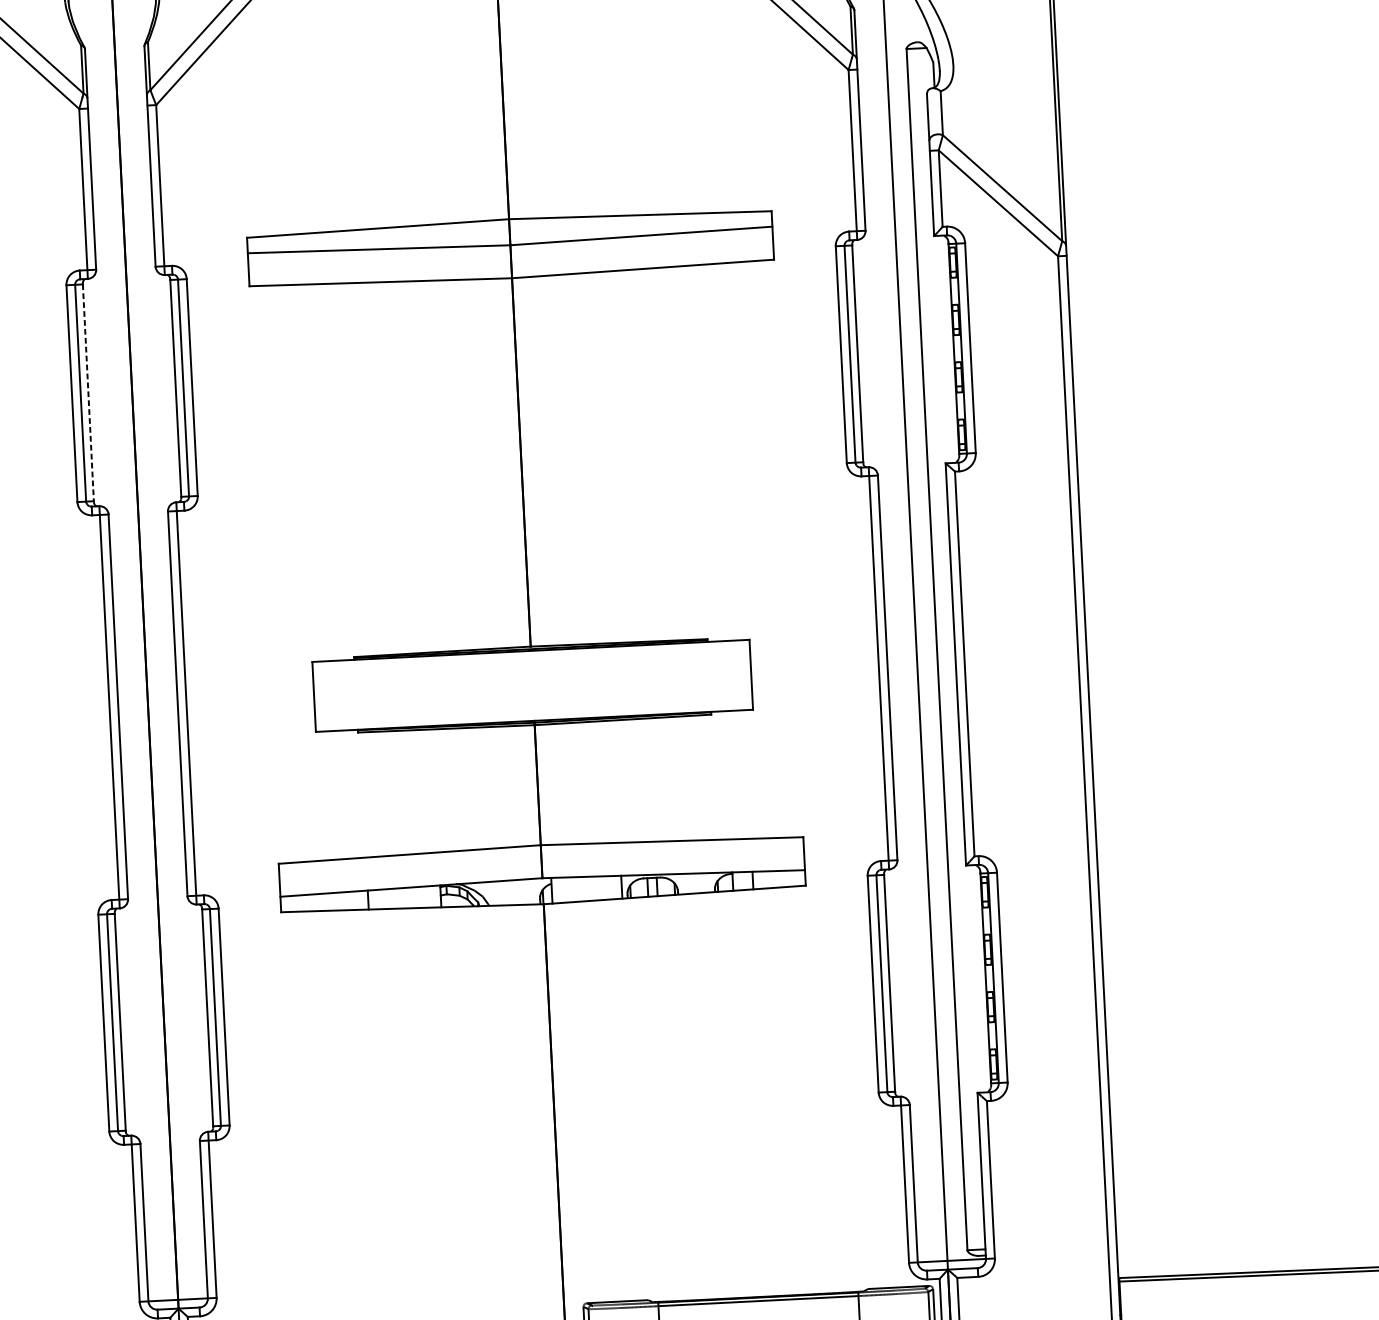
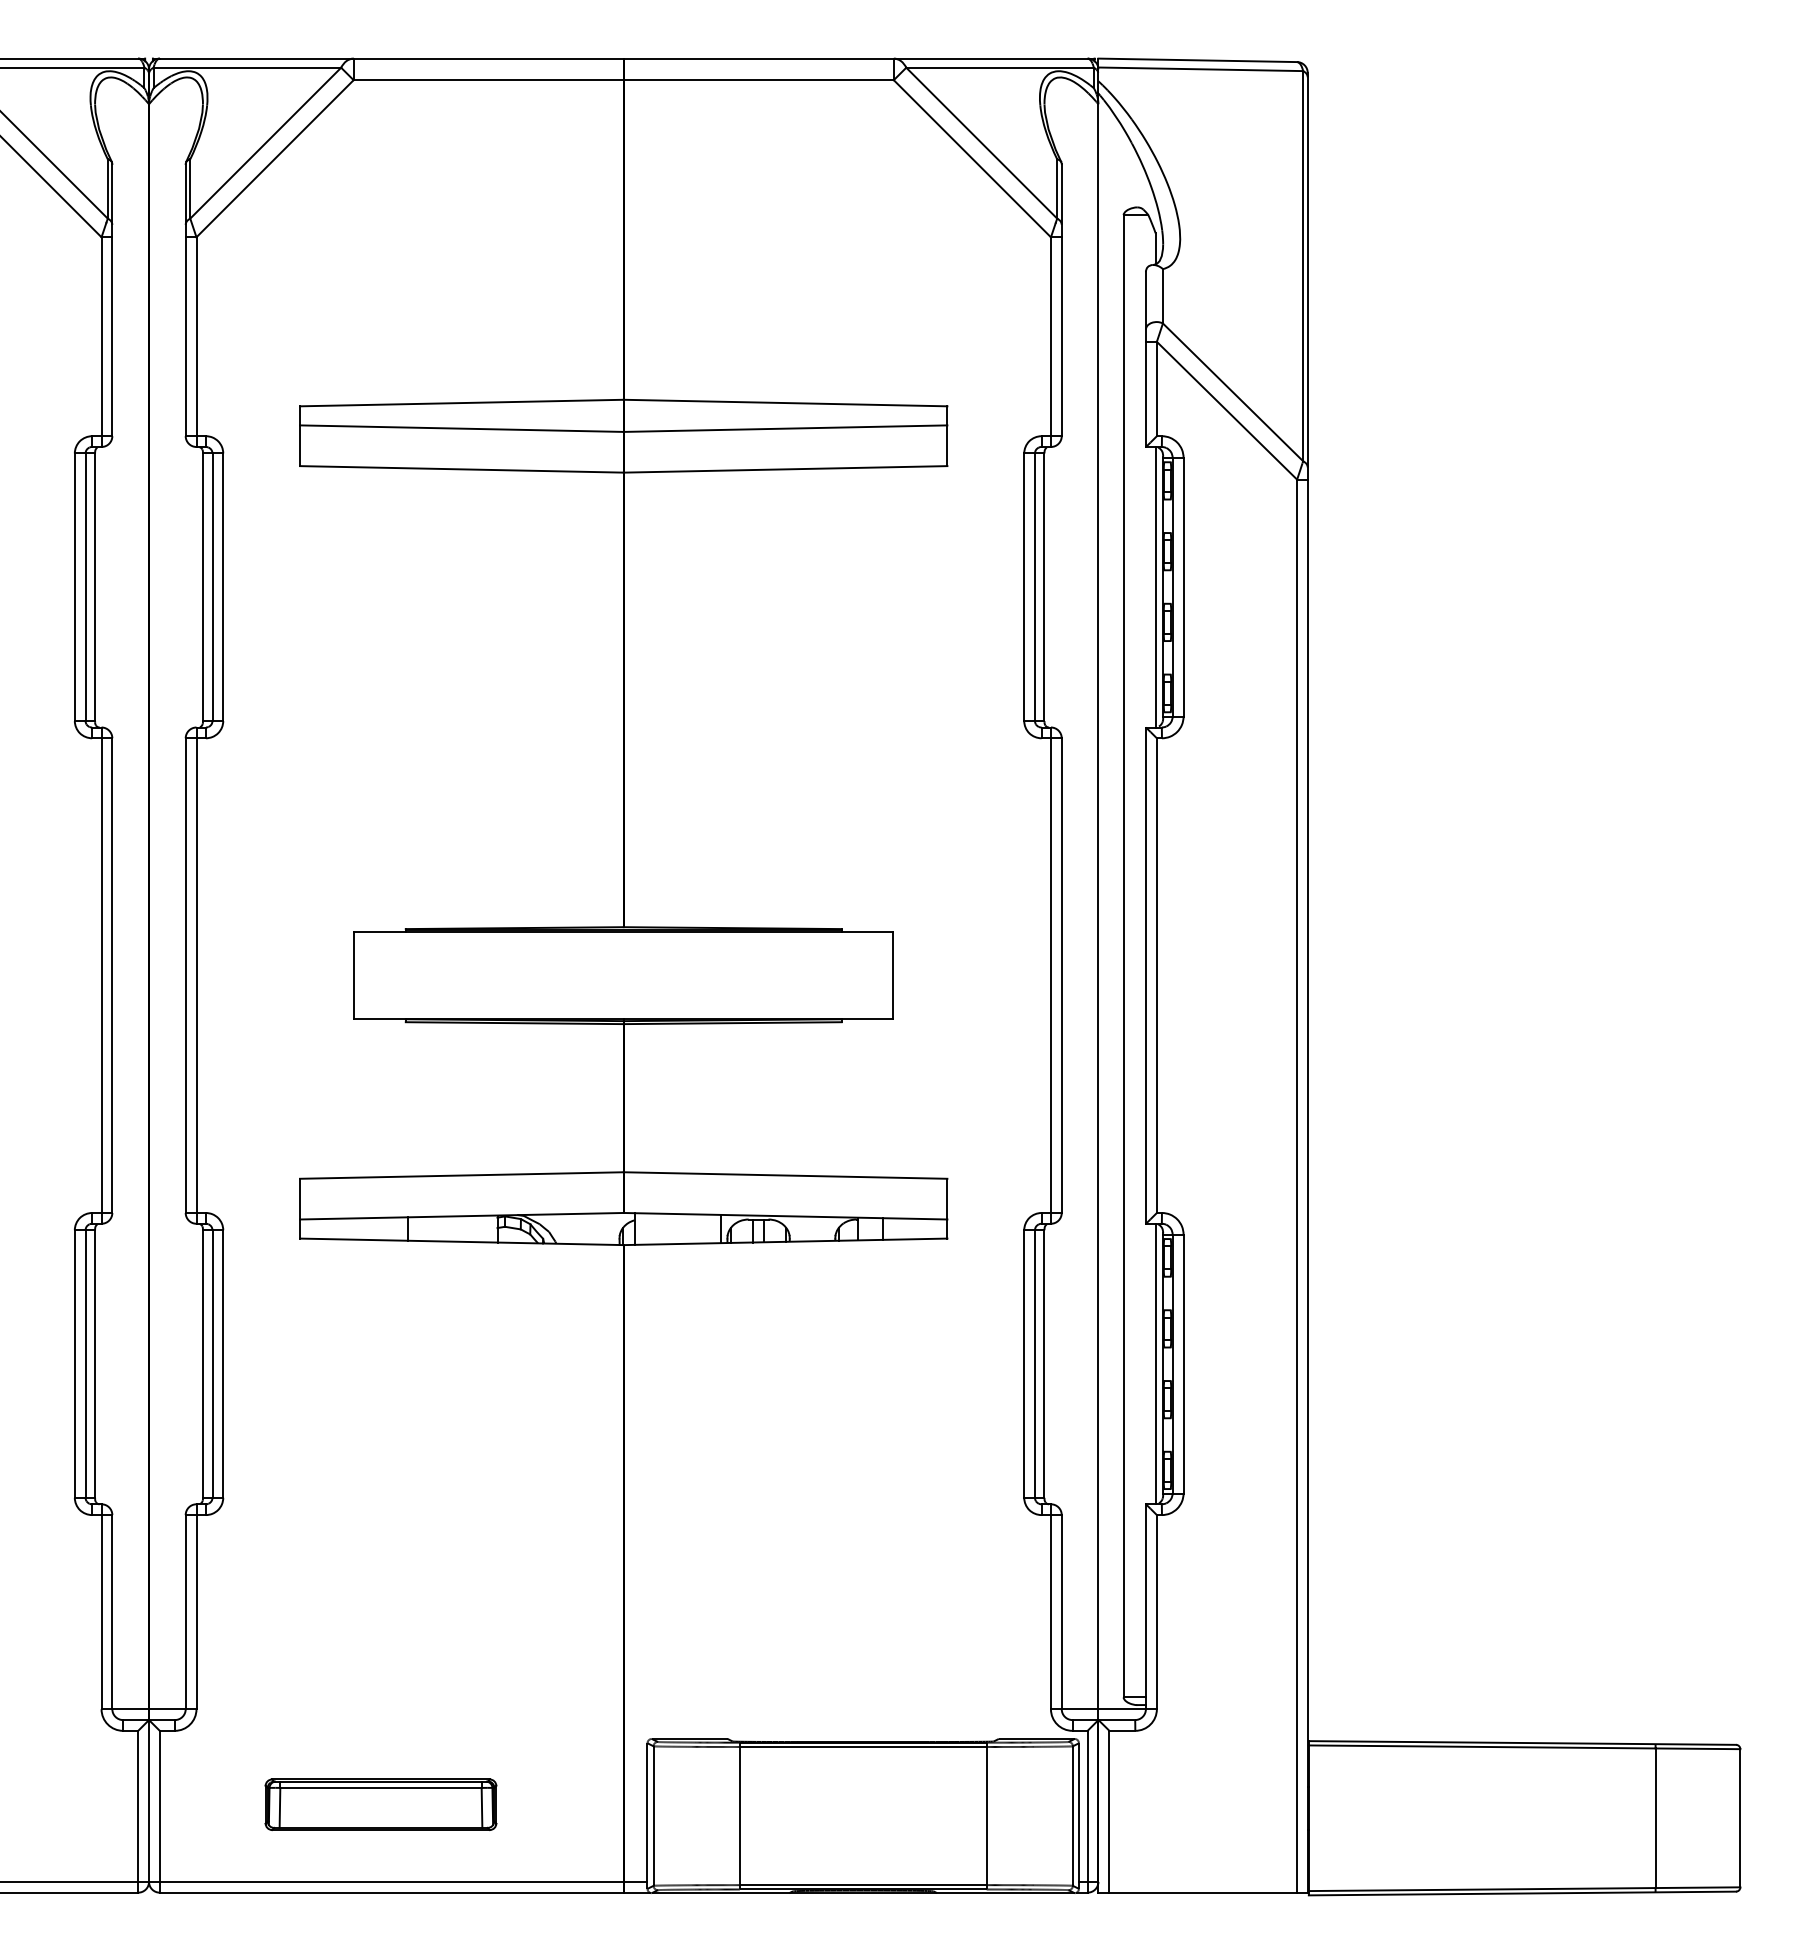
line: (947, 349) -> (1155, 587), added
line: (88, 393) -> (95, 587), dashed -> solid
line: (979, 978) -> (1155, 1363), added

